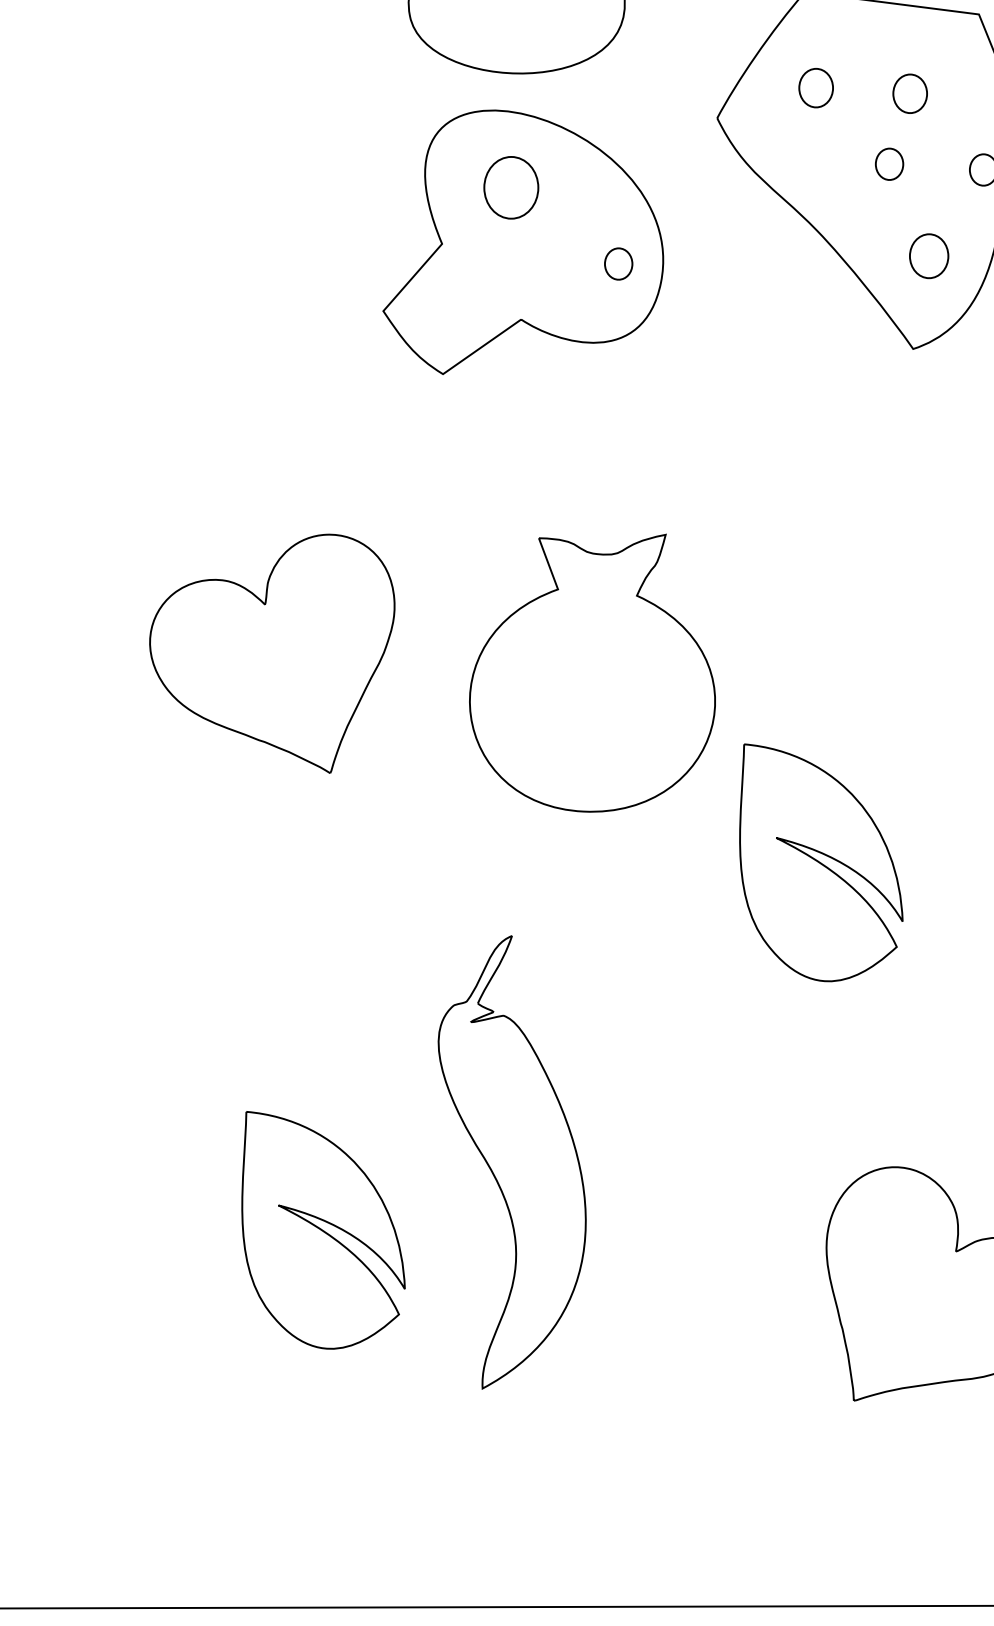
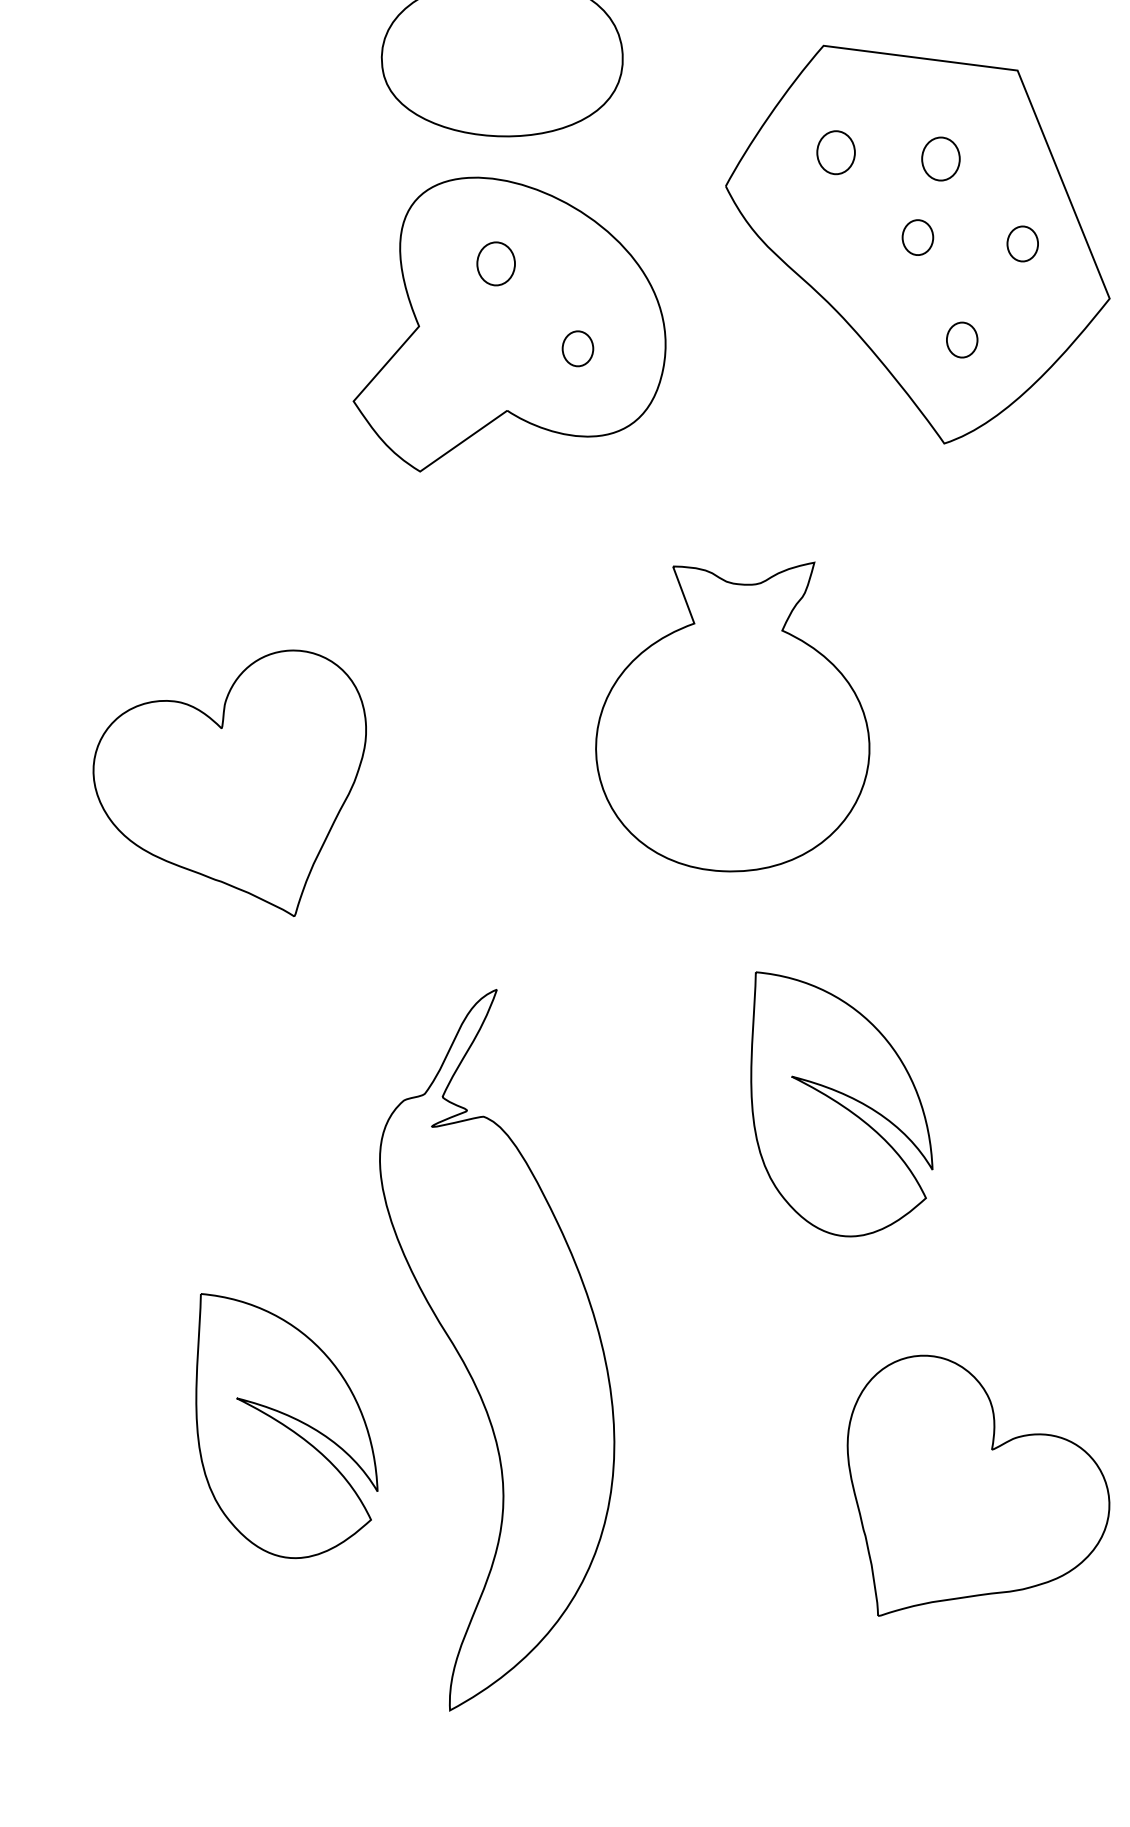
part: (510, 187) -> (495, 263), size x0.62
part: (929, 255) -> (962, 339), size x0.71
part: (618, 263) -> (577, 348), moved
part: (592, 672) -> (732, 716), moved
part: (820, 862) -> (841, 1104), moved
part: (512, 1162) -> (497, 1350), size x1.43

